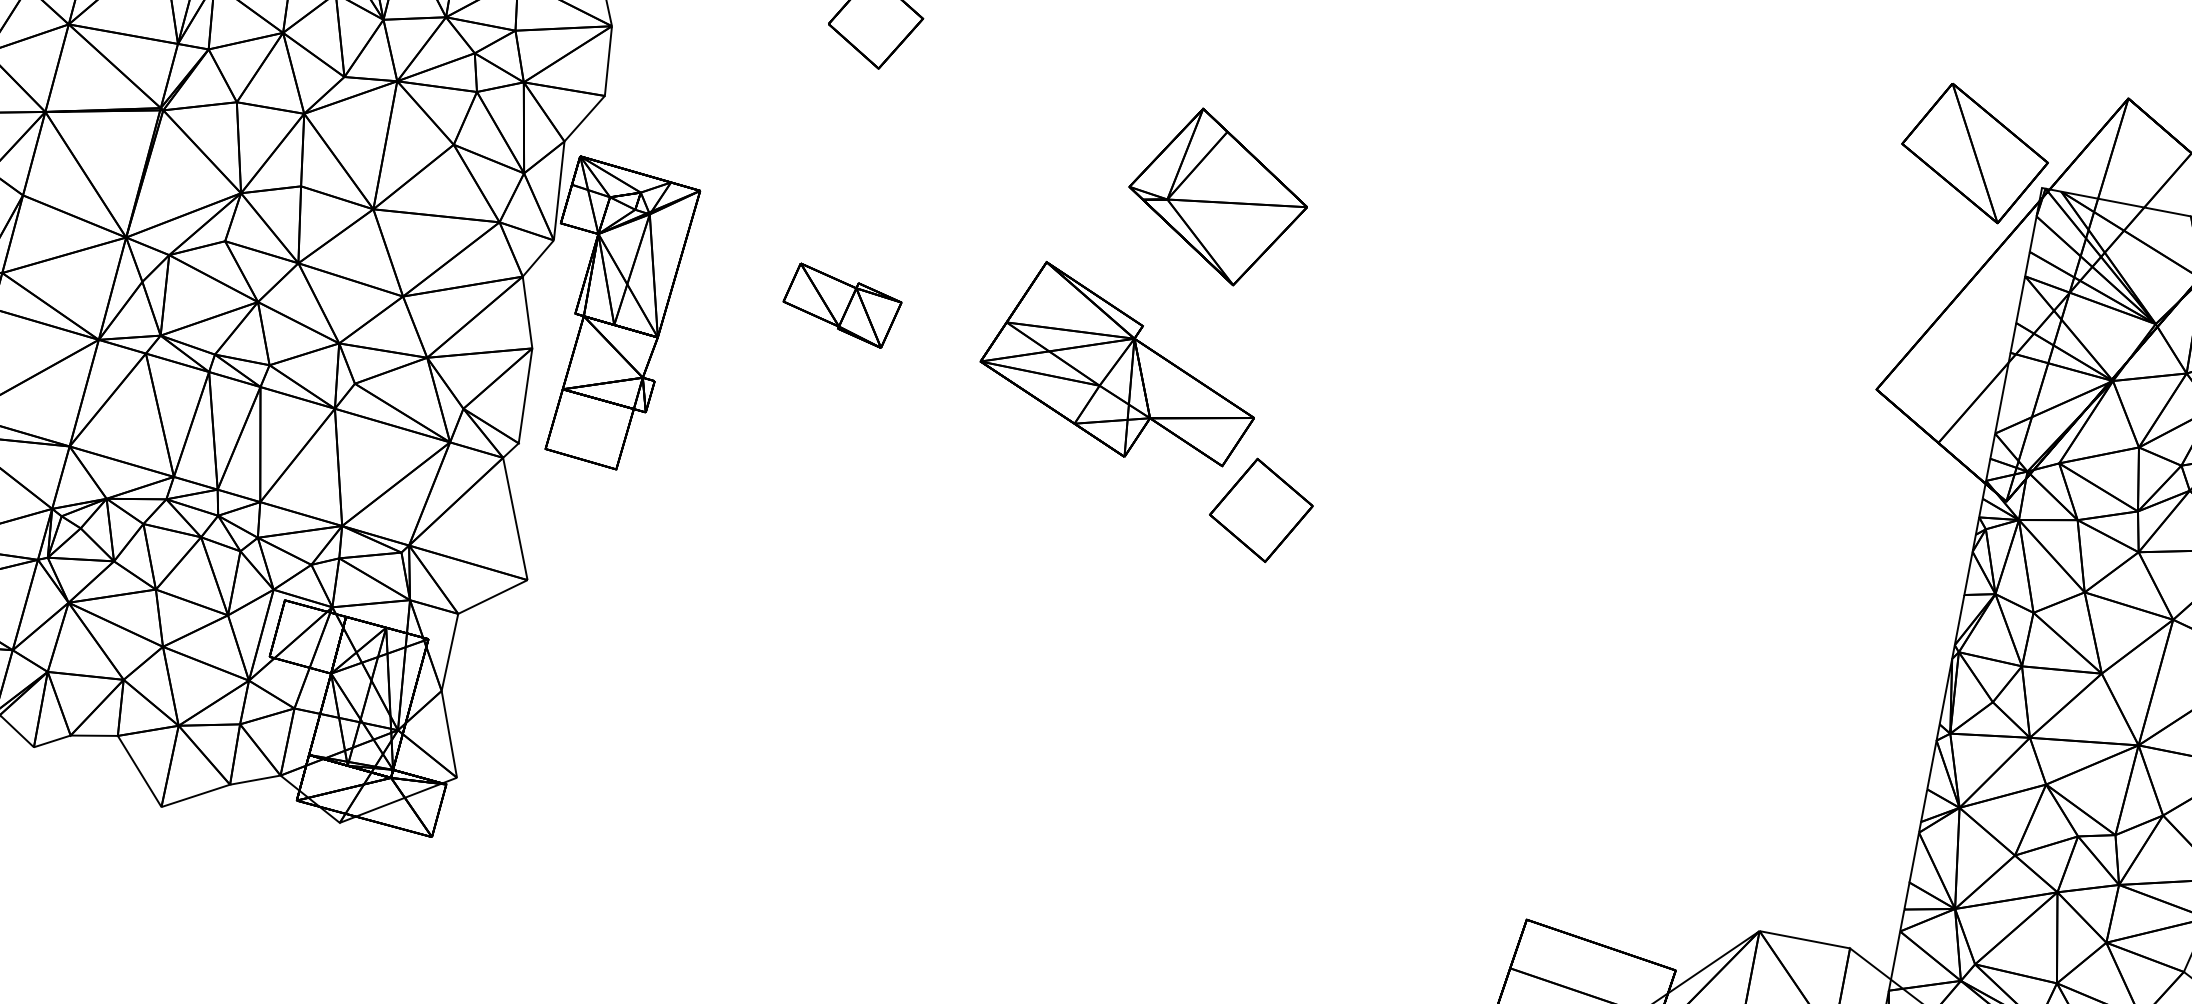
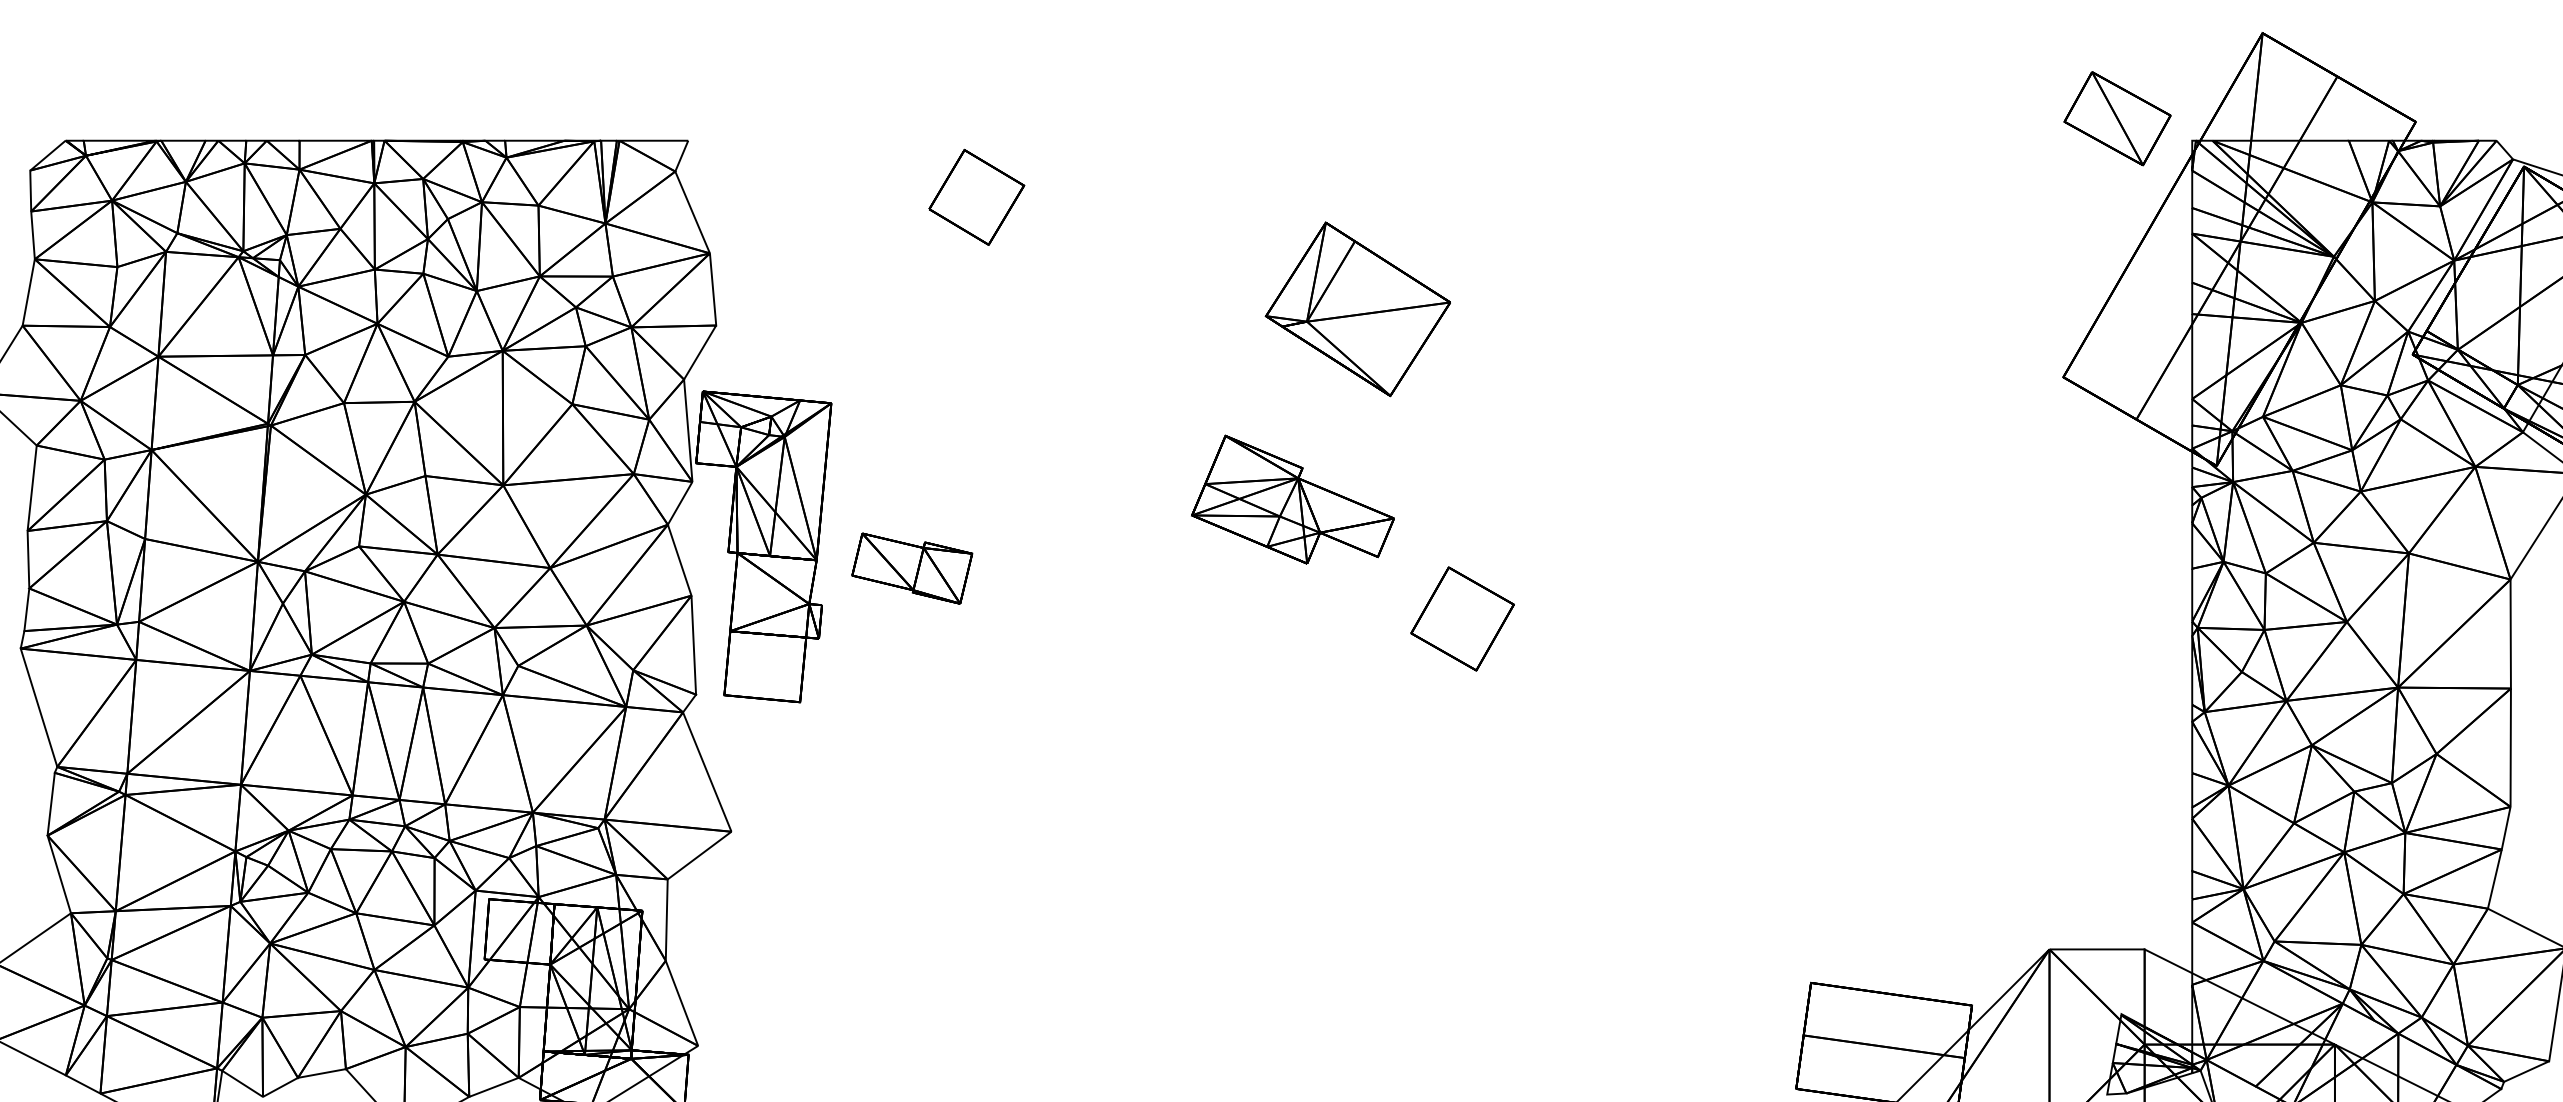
part: (1974, 153) -> (2117, 118), size x0.7
part: (842, 305) -> (912, 568), moved
part: (1121, 365) -> (1292, 499), size x0.7

